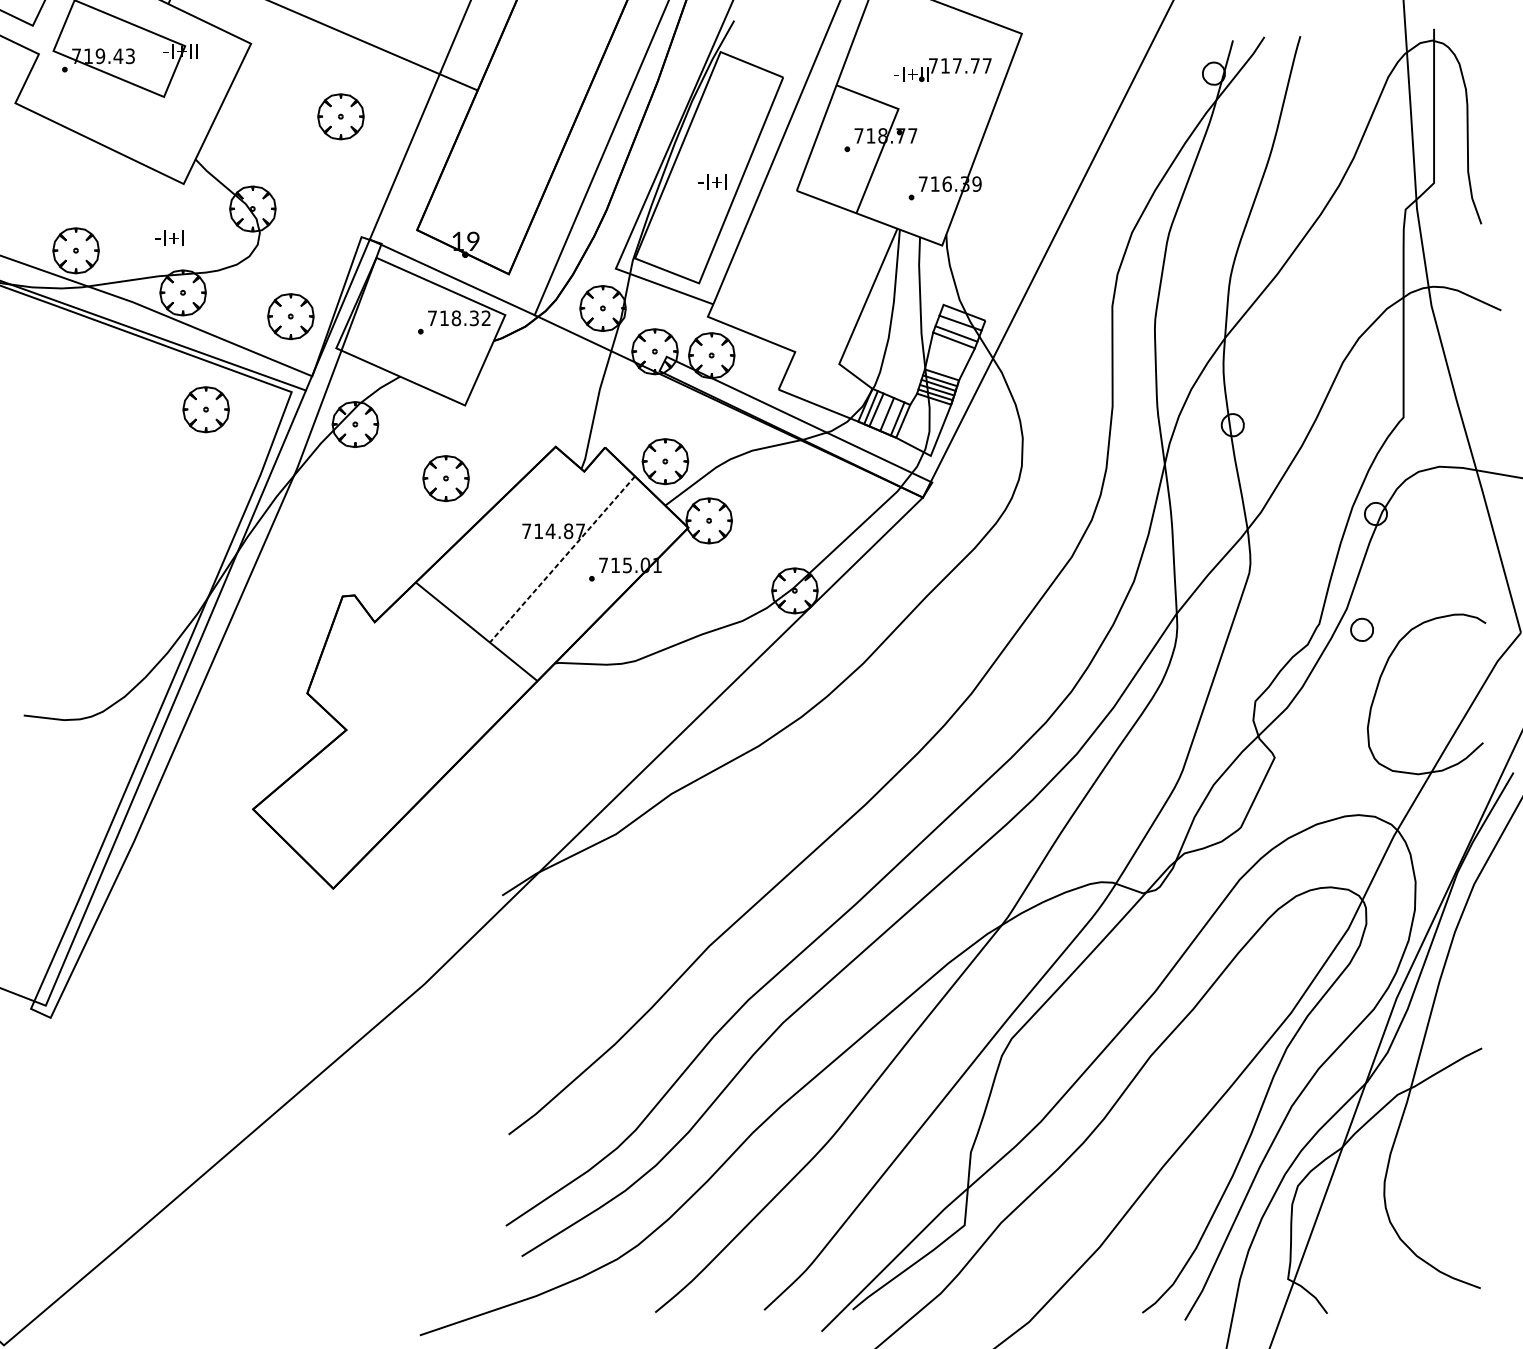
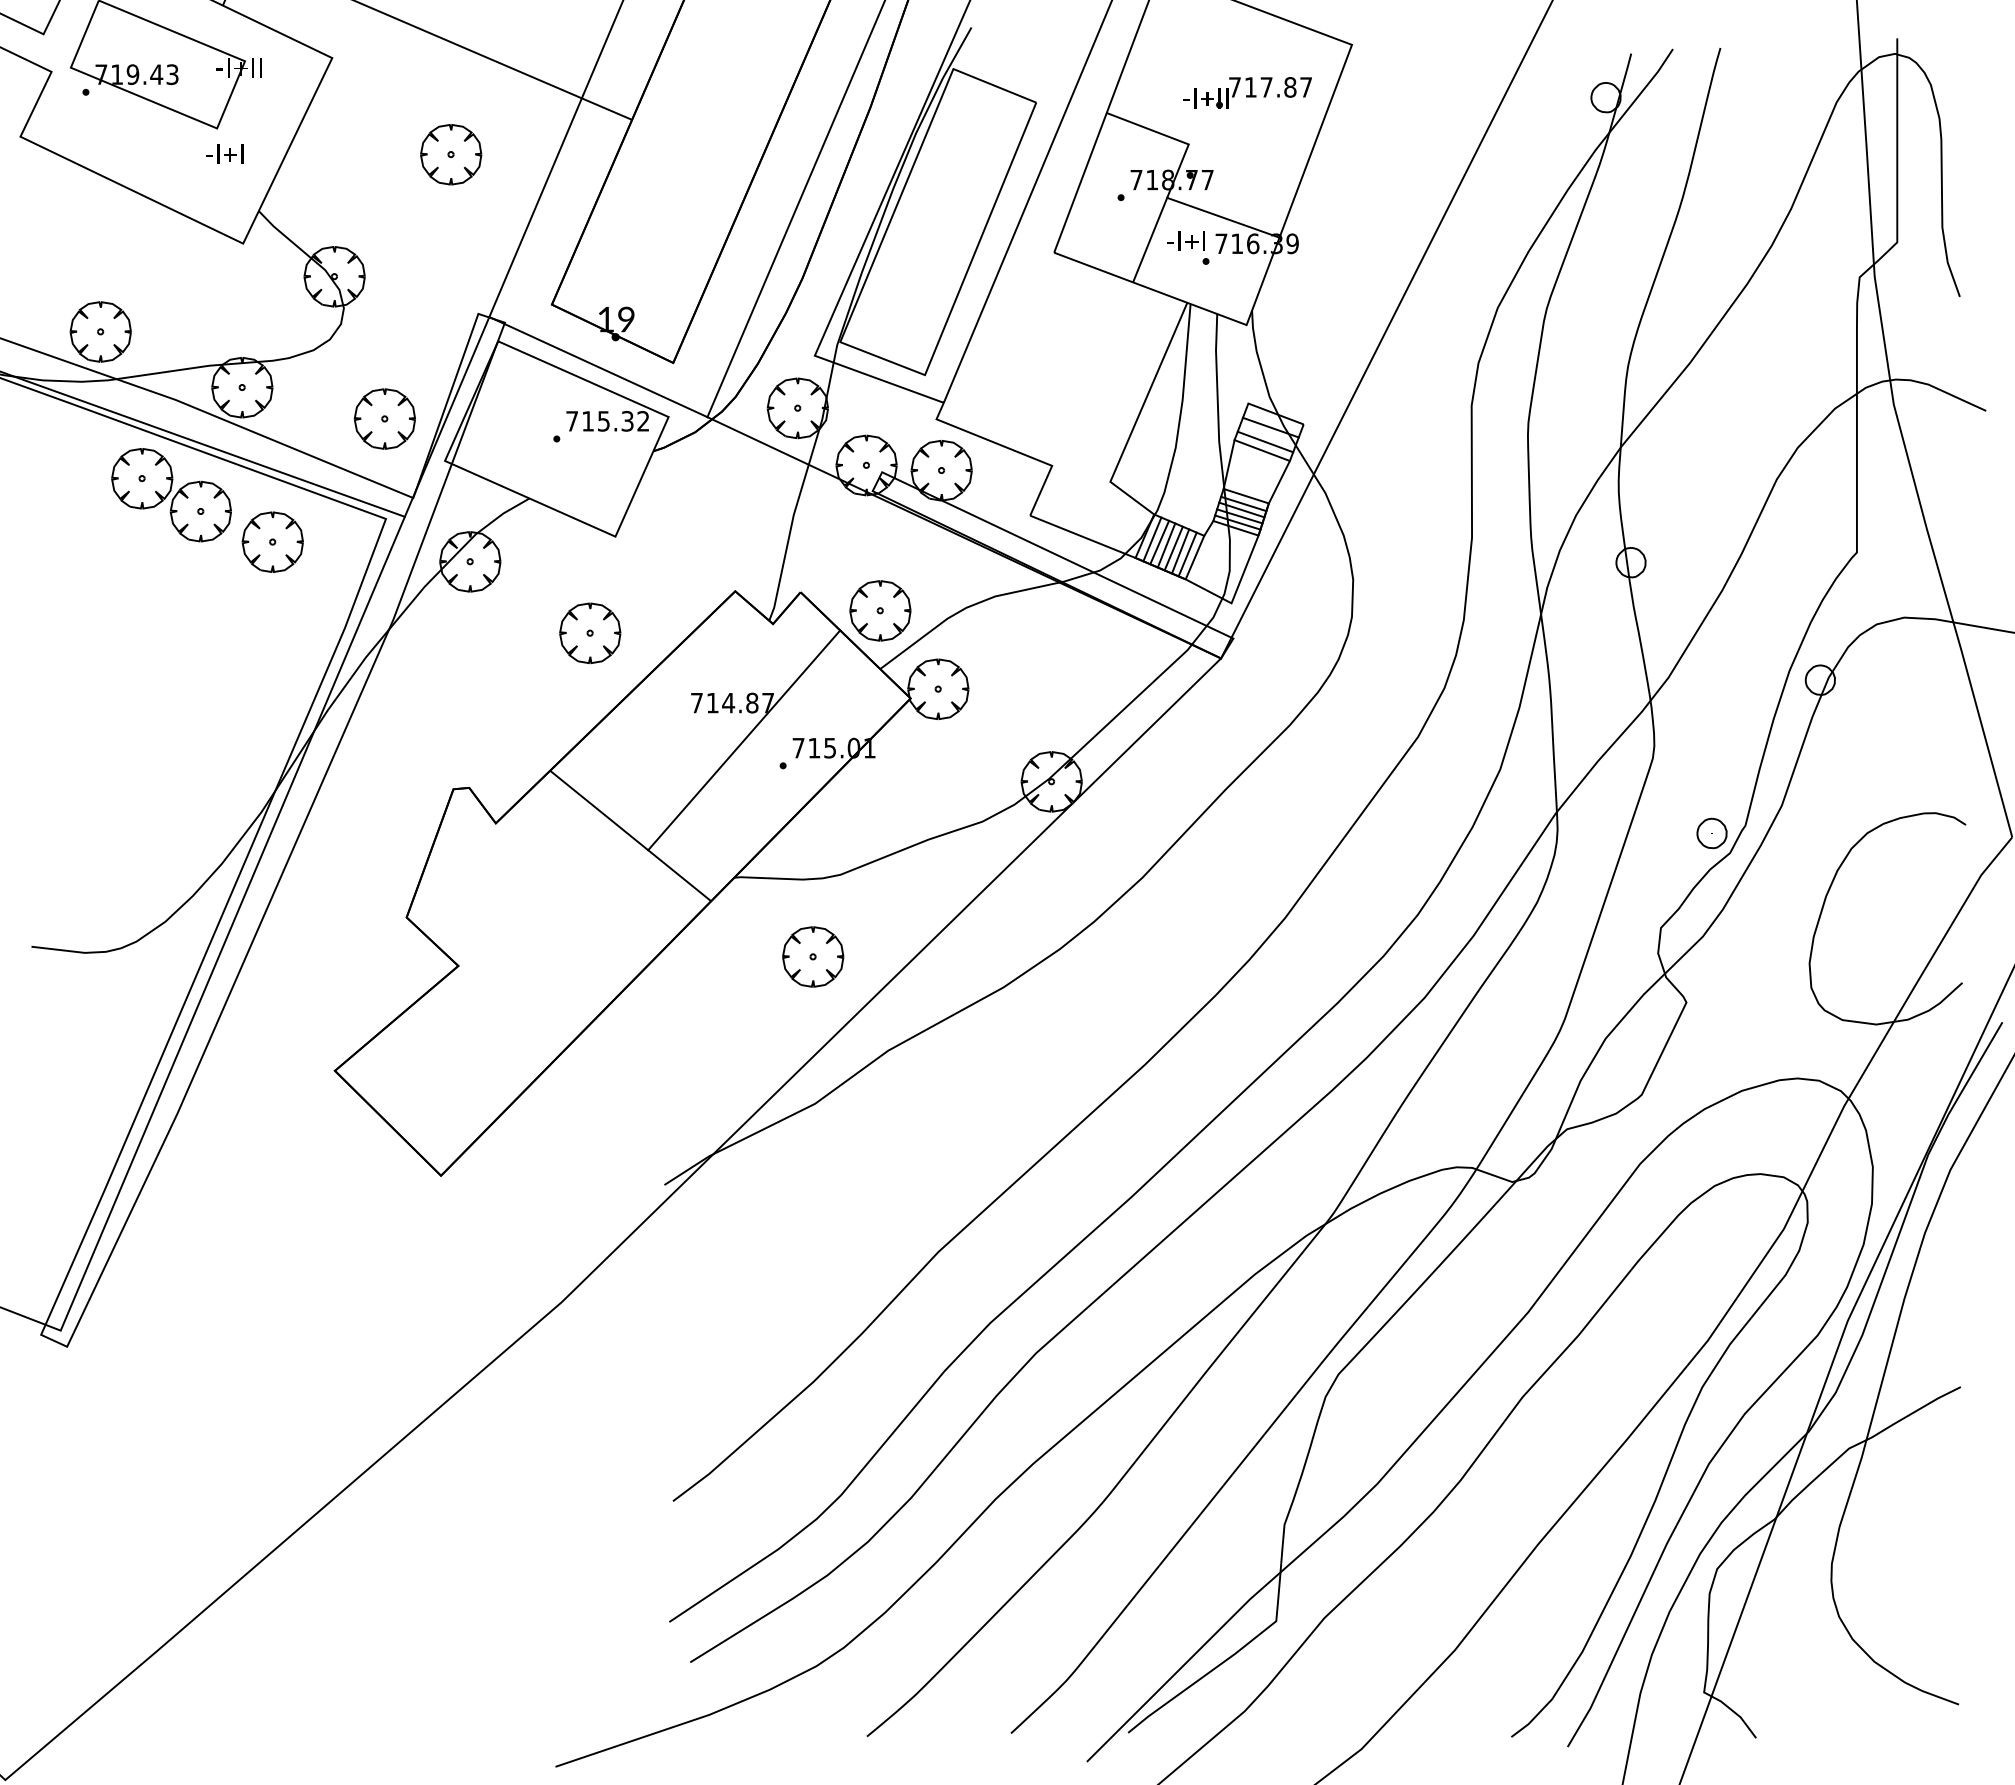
text: (975, 66) -> (1290, 87), 717.77 -> 717.87
line: (924, 164) -> (1223, 217), added
text: (712, 181) -> (1185, 240), moved
text: (169, 237) -> (224, 153), moved
text: (456, 318) -> (603, 421), 718.32 -> 715.32
part: (129, 374) -> (171, 495), added
line: (881, 412) -> (1166, 545), added
line: (892, 416) -> (1180, 551), added
line: (562, 559) -> (744, 740), dashed -> solid
part: (1361, 629) -> (1711, 833), moved
part: (614, 722) -> (813, 956), added

